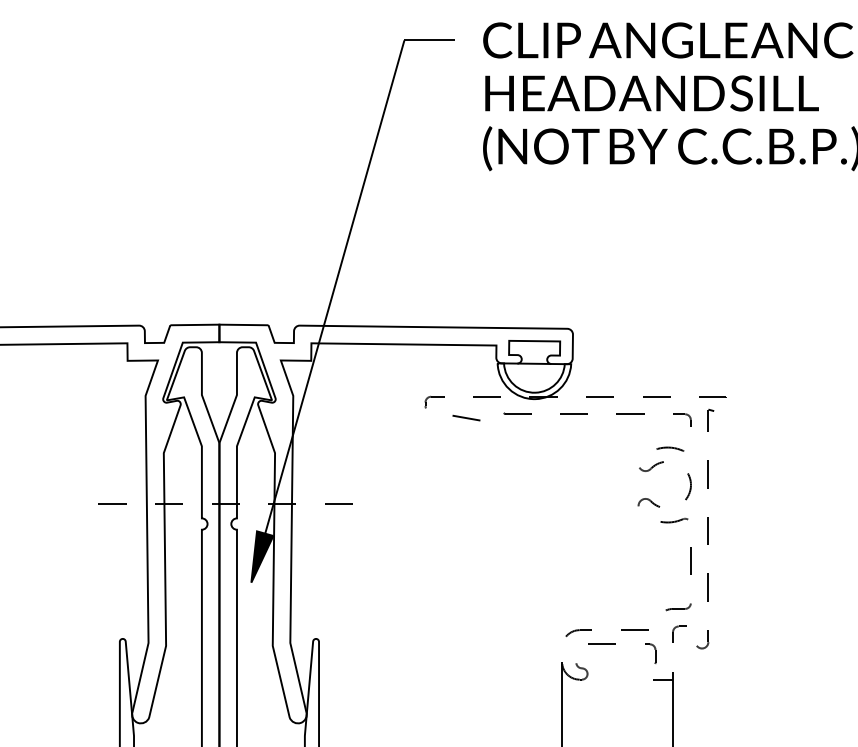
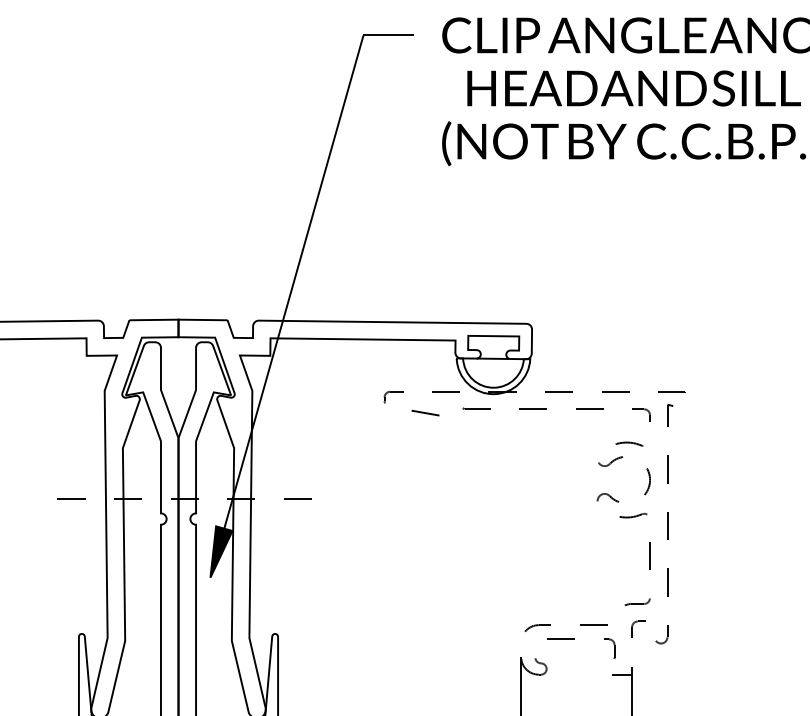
text: (651, 93) -> (633, 88), moved

